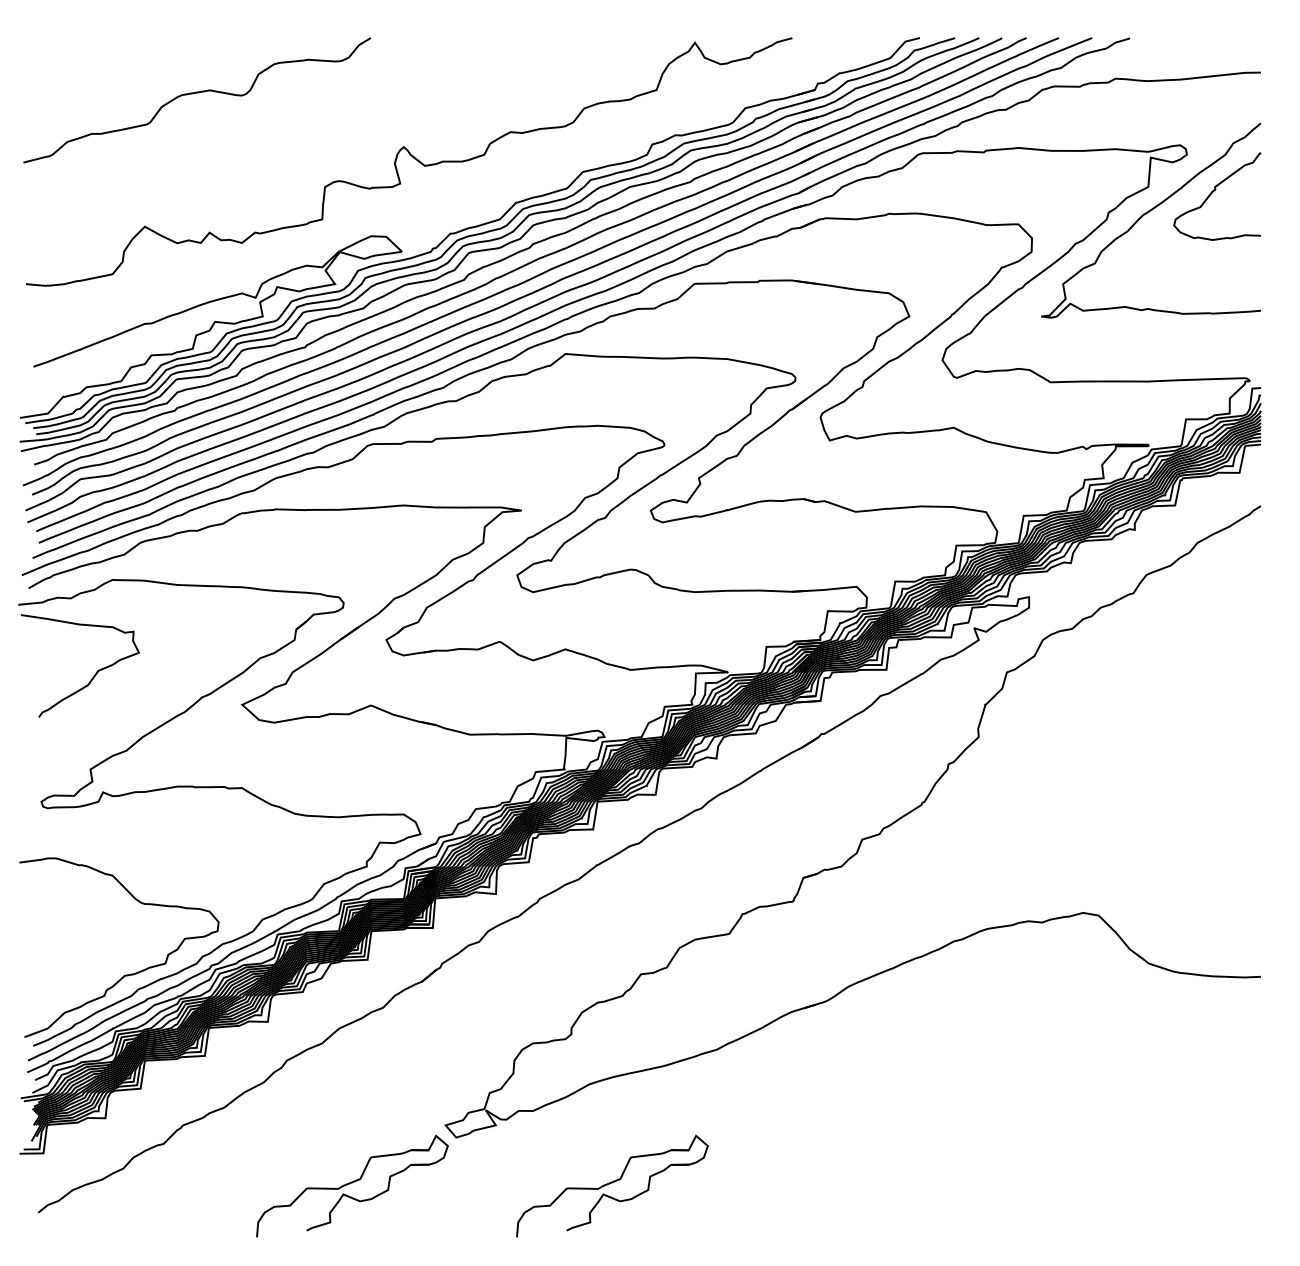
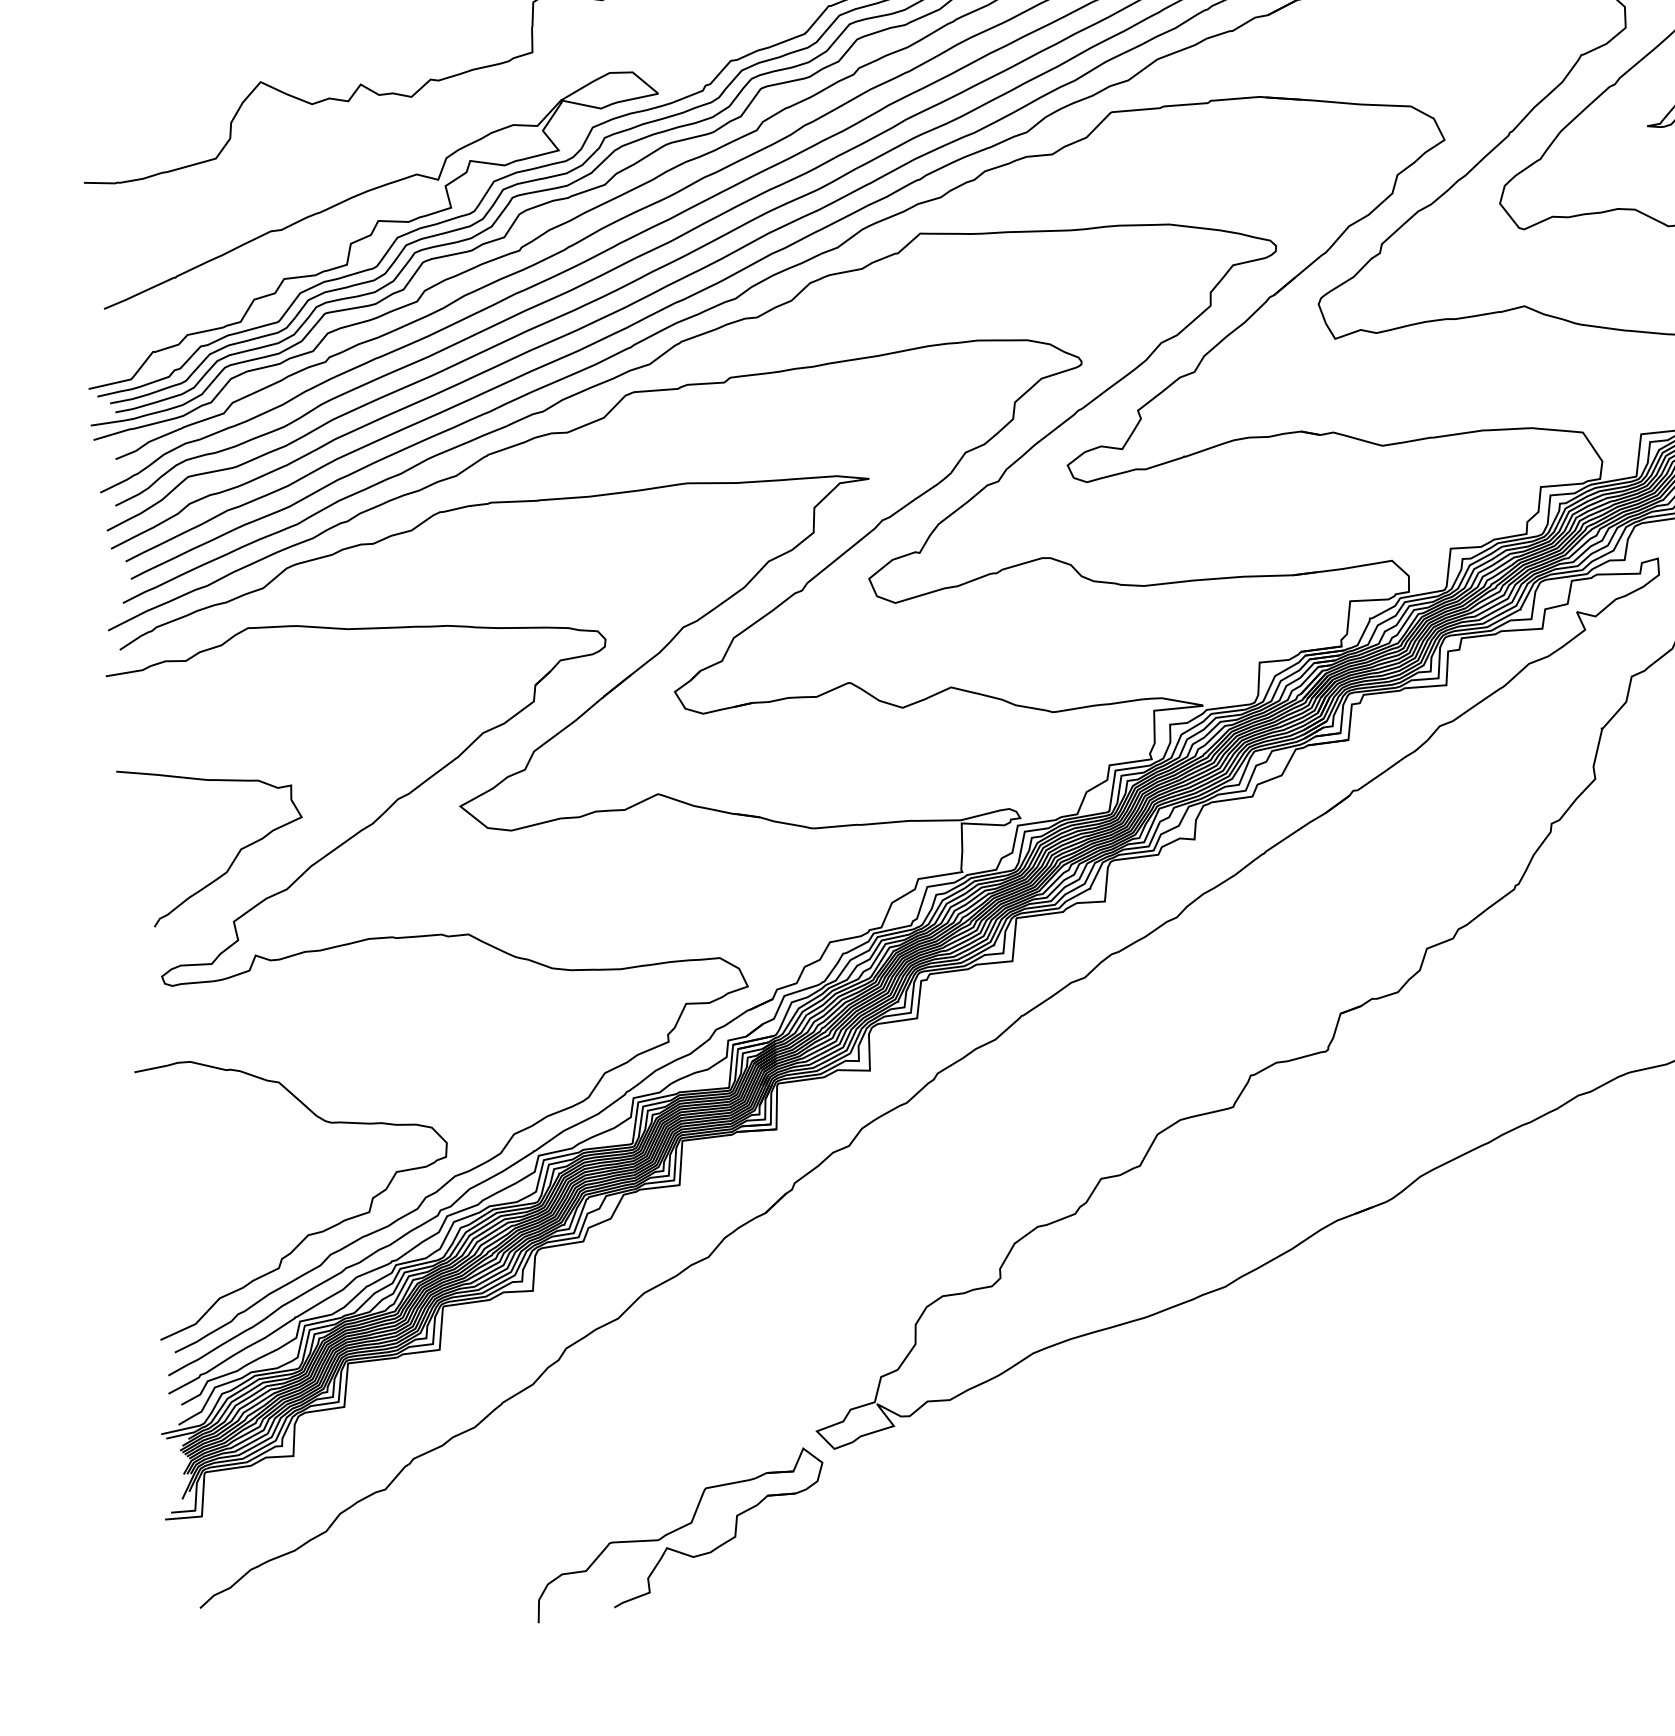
curve: (93, 675) -> (234, 856), moved
part: (612, 1185) -> (1079, 1506), removed

